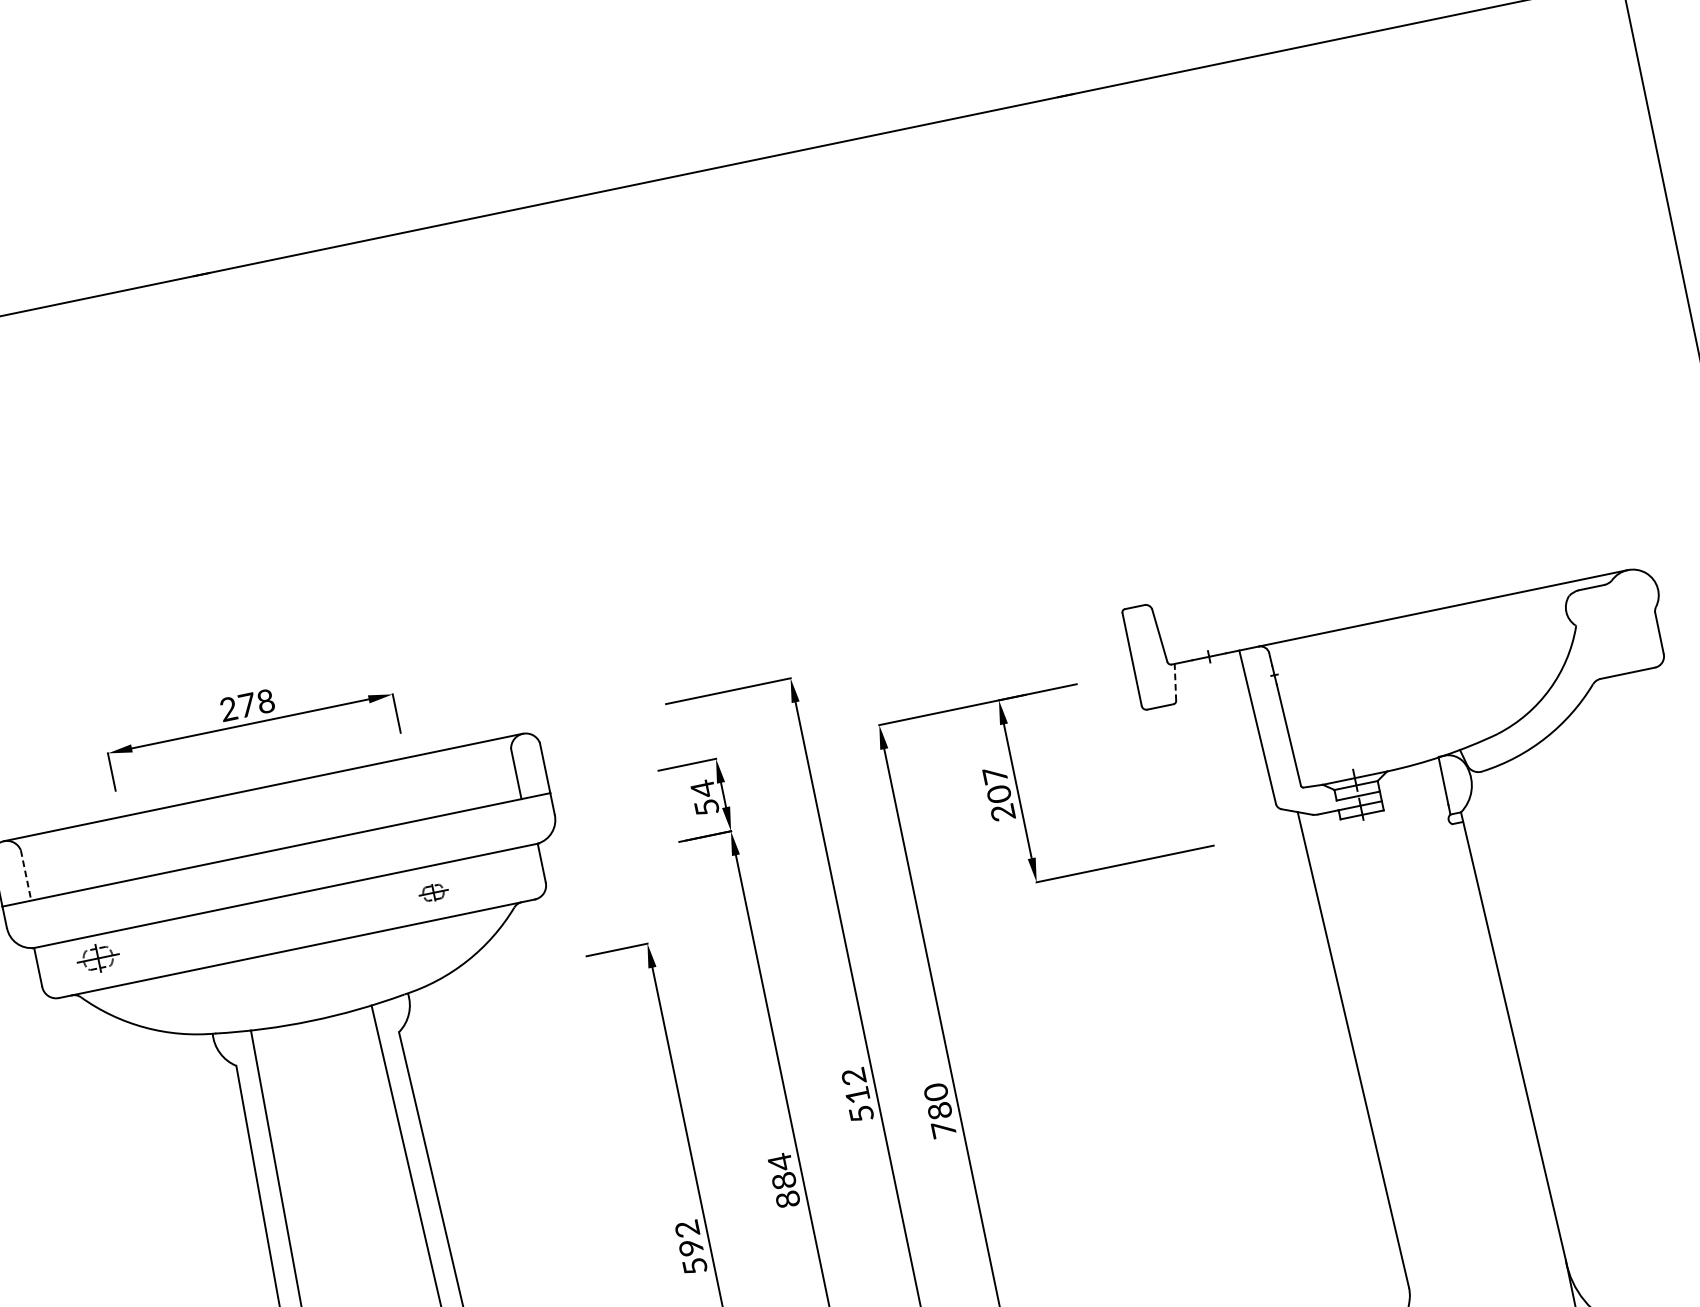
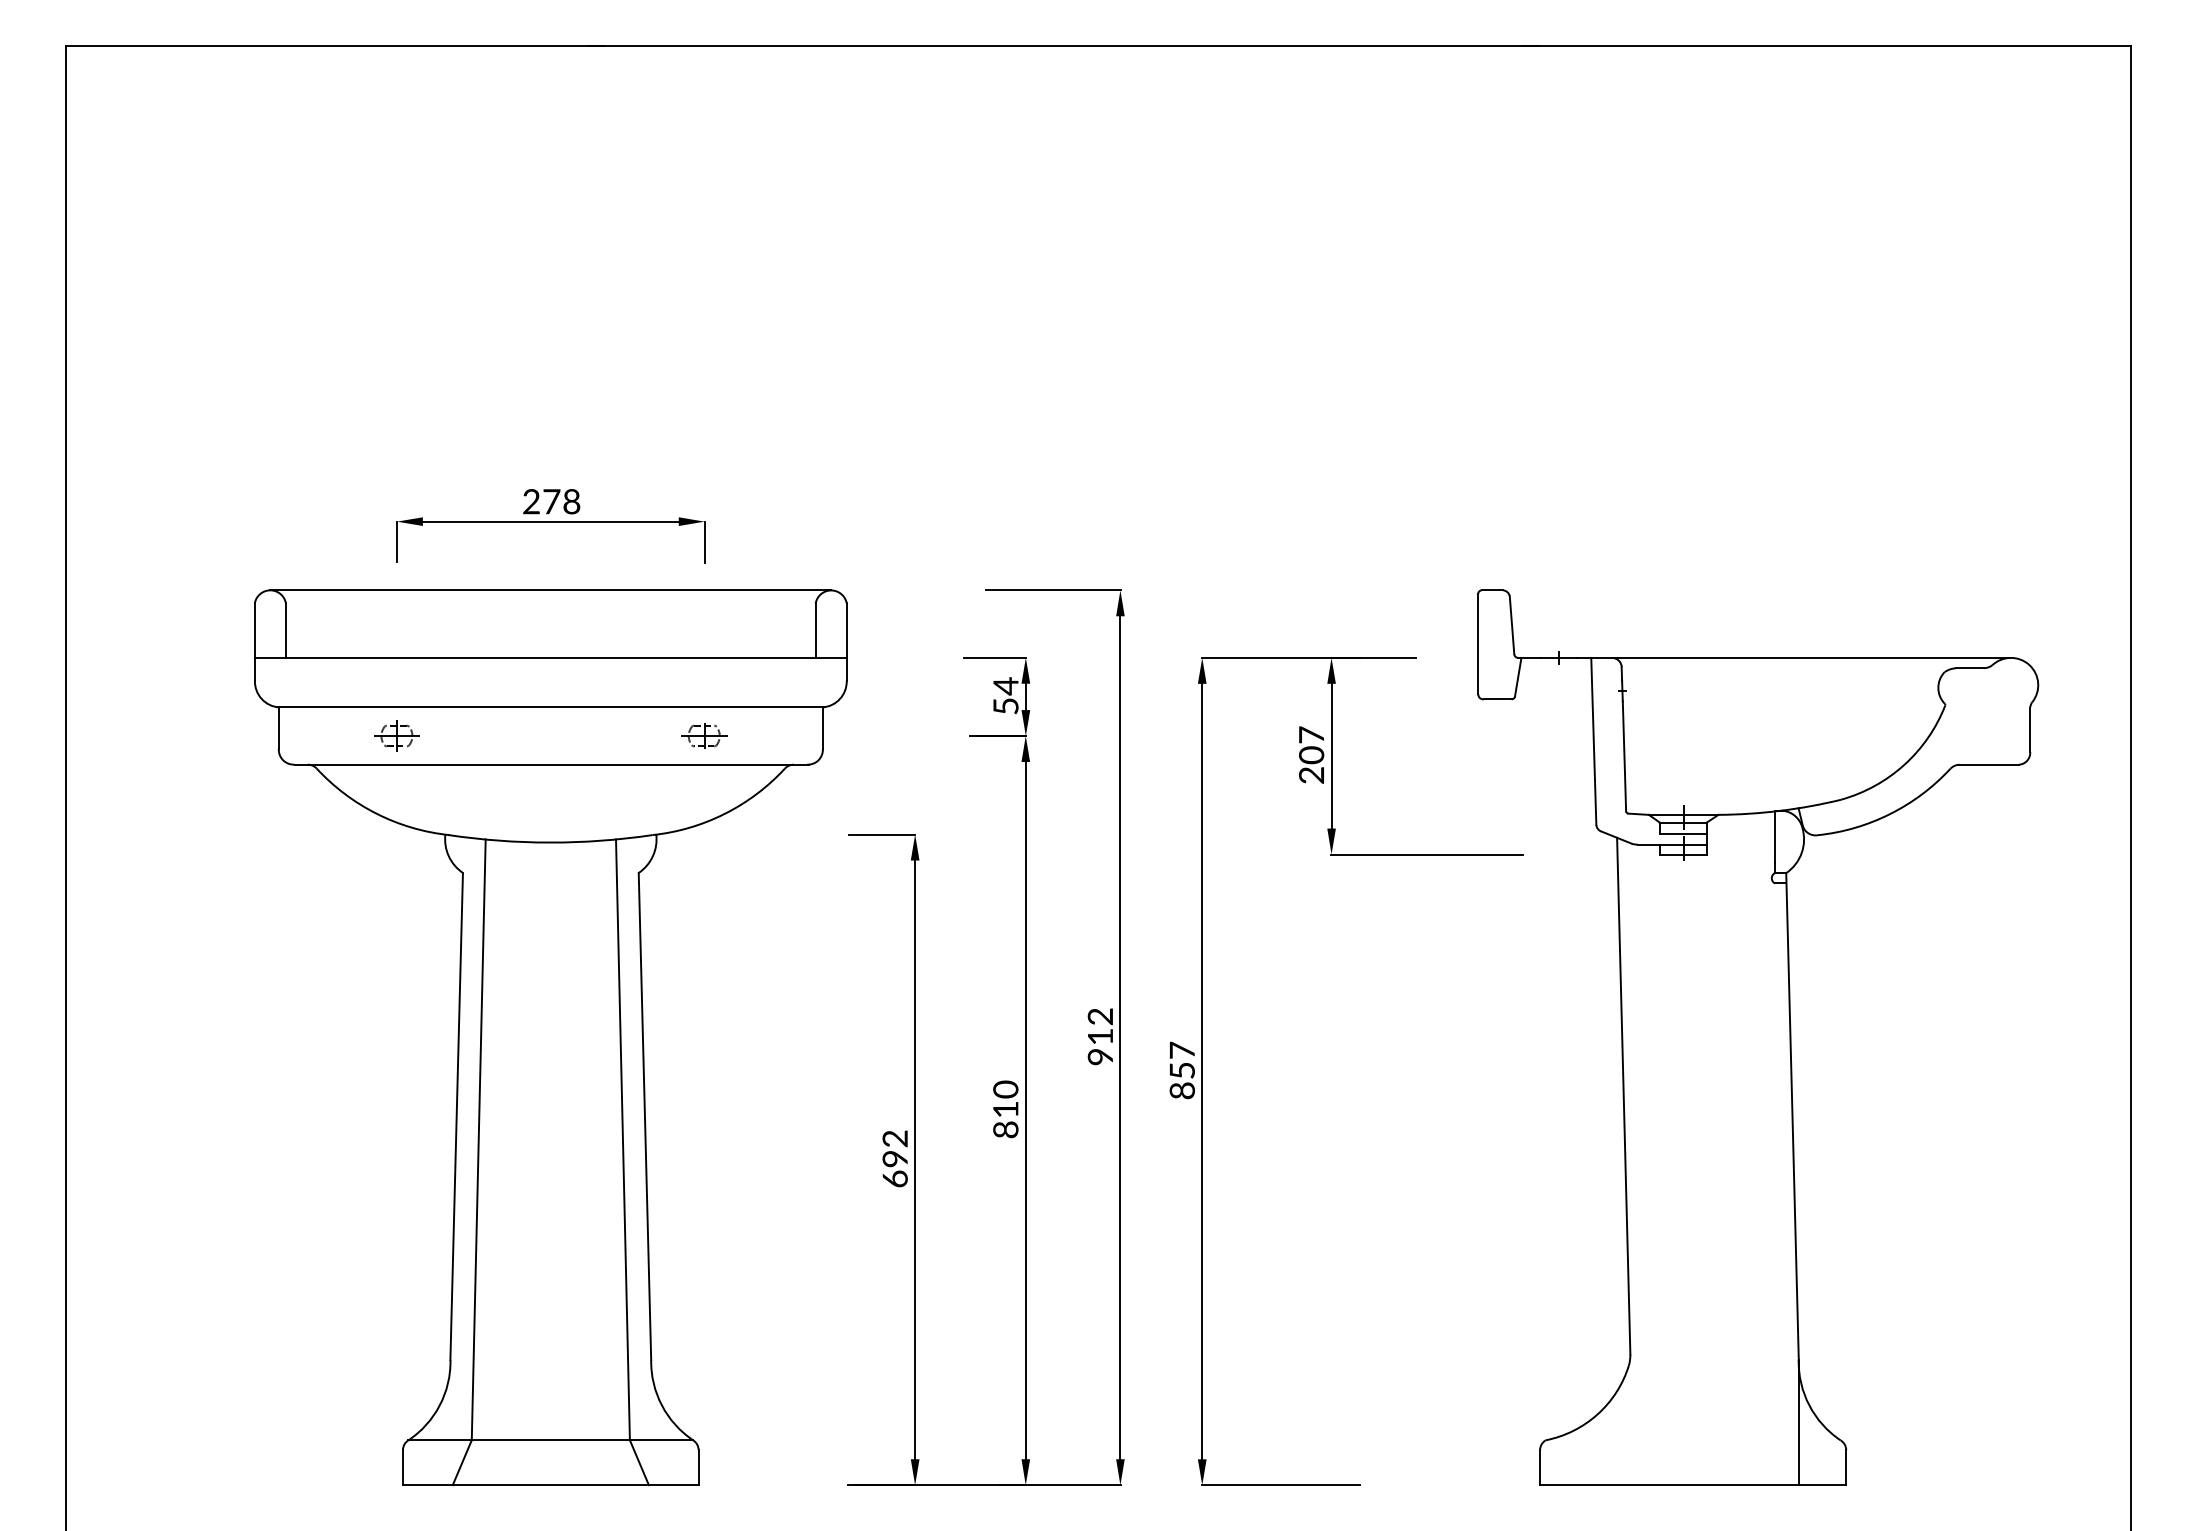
line: (1175, 682) -> (1518, 677), dashed -> solid
line: (25, 876) -> (285, 631), dashed -> solid
part: (433, 892) -> (704, 735), size x1.43
part: (97, 958) -> (396, 735), moved
text: (939, 1110) -> (1181, 1070), 780 -> 857
text: (861, 1114) -> (1100, 1057), 512 -> 912
text: (781, 1170) -> (1005, 1098), 884 -> 810
text: (694, 1265) -> (894, 1178), 592 -> 692

